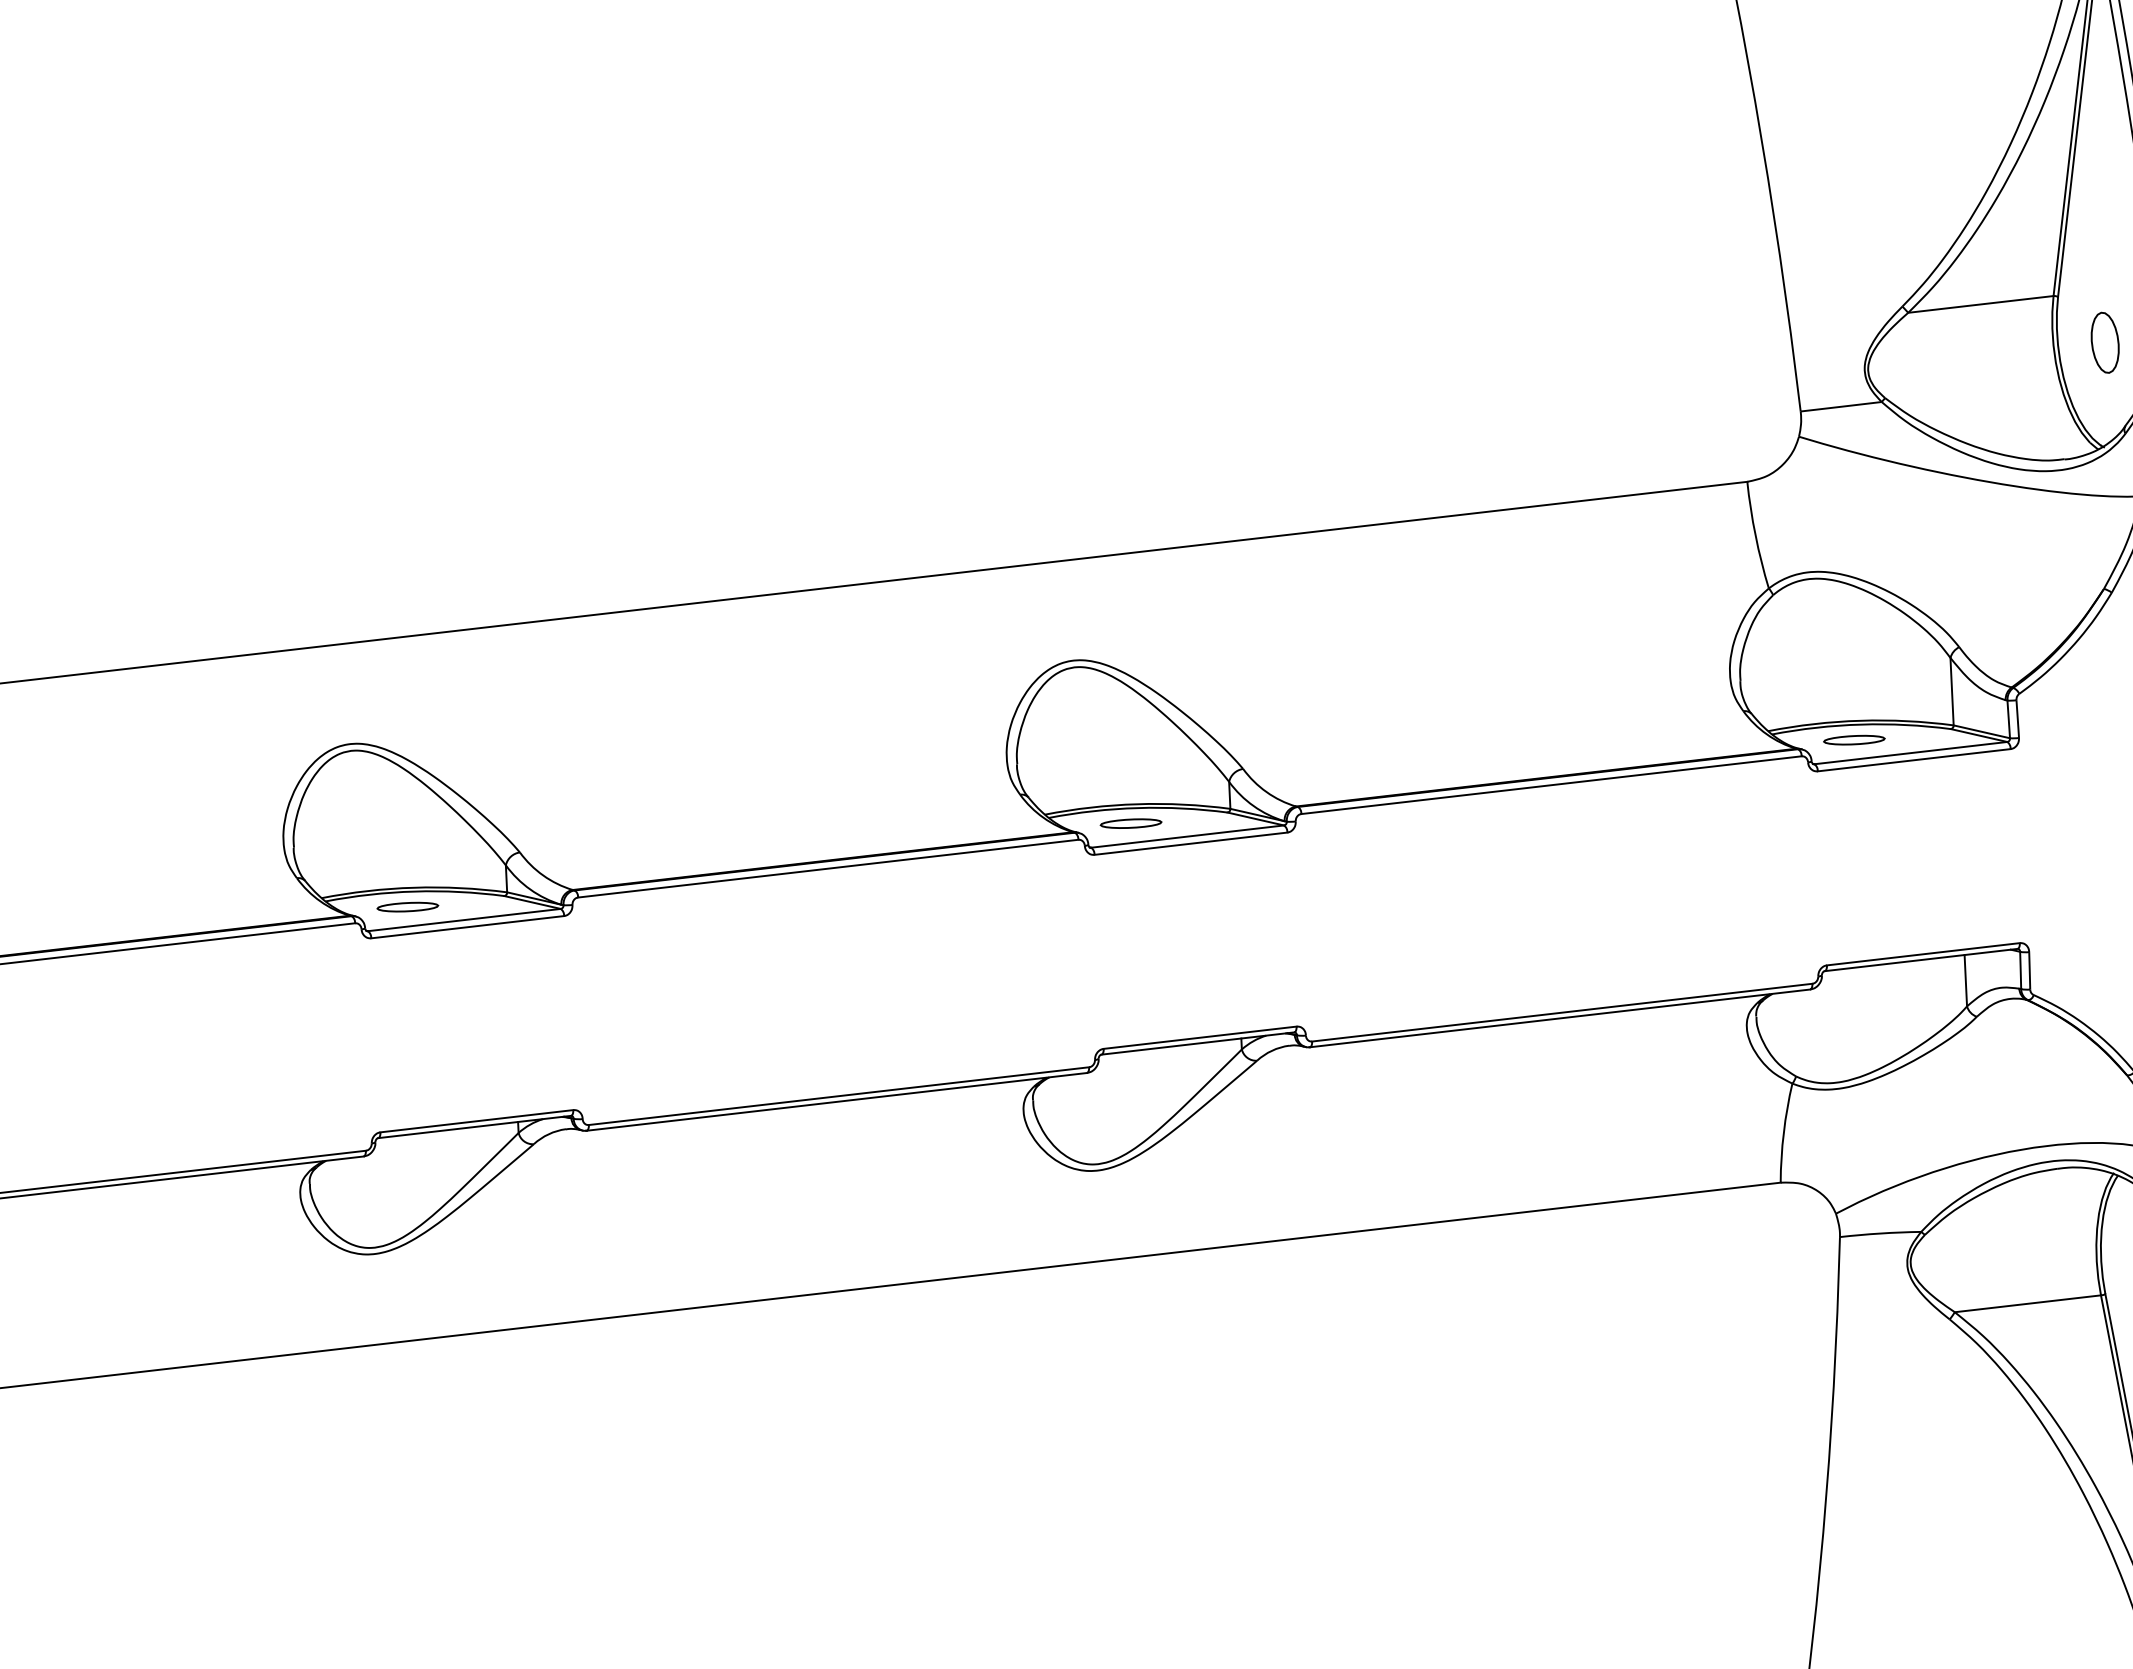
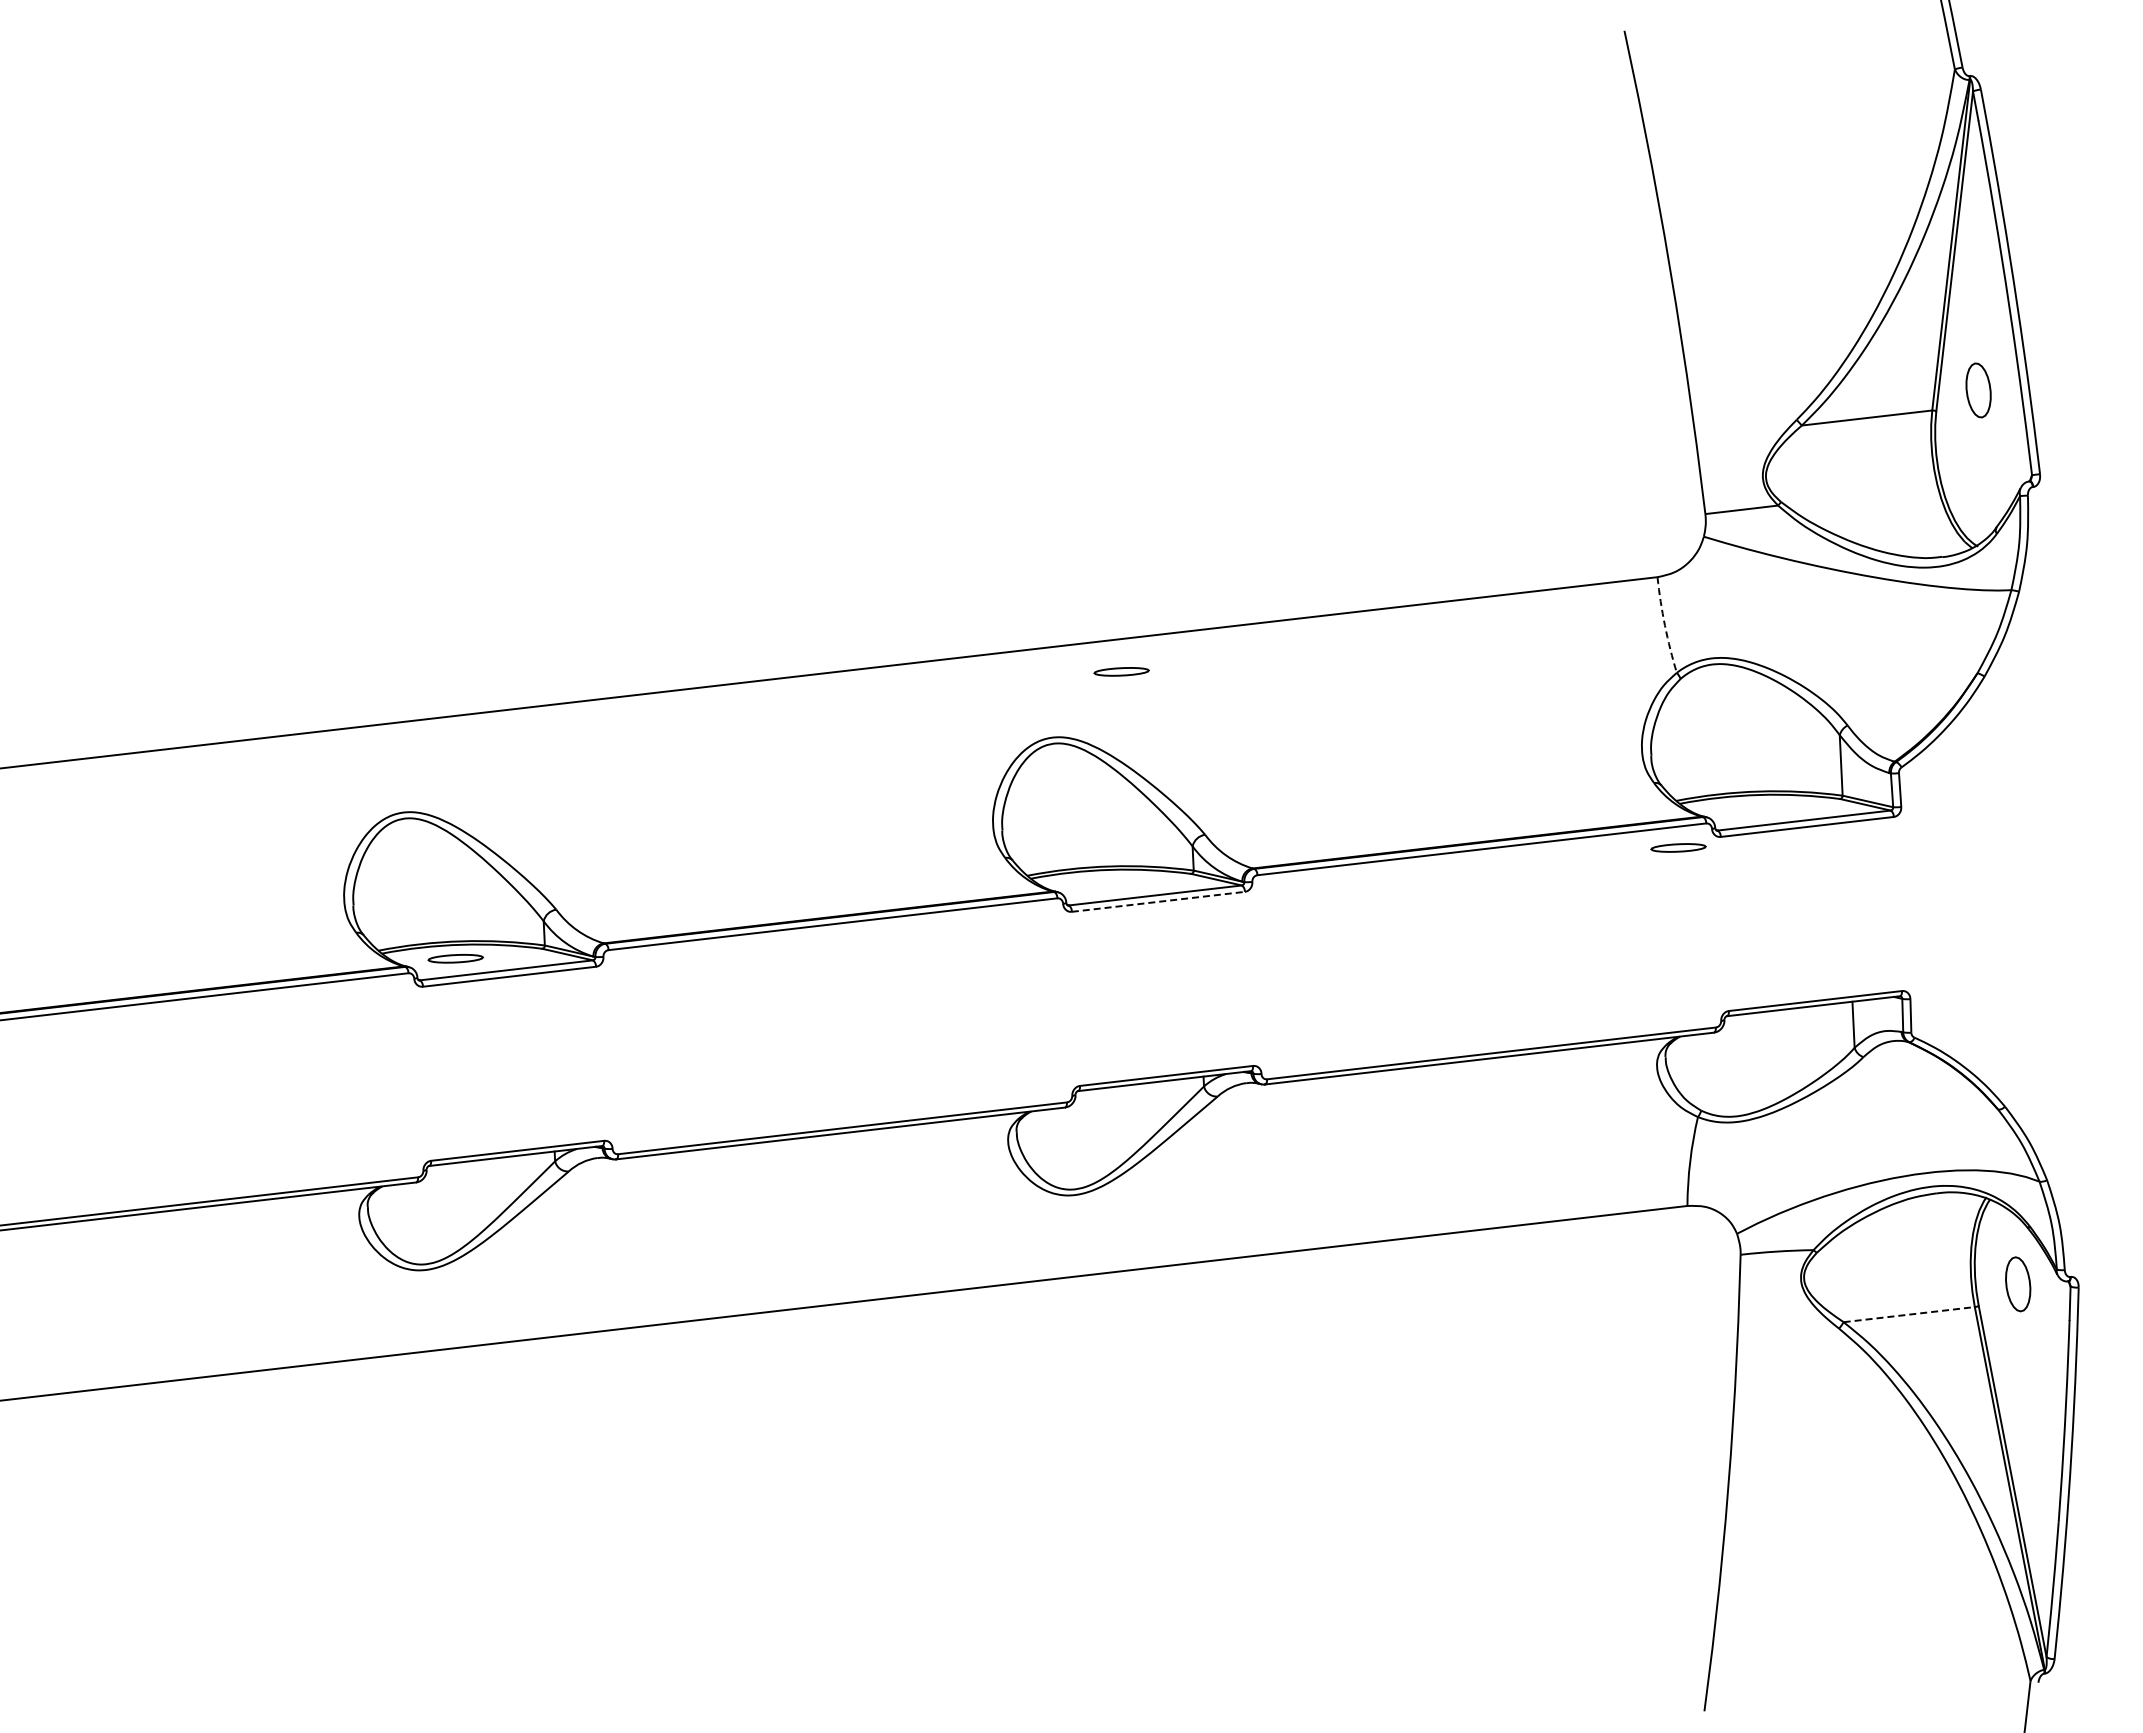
part: (2105, 342) -> (1978, 390), moved
arc: (1755, 535) -> (1664, 625), solid -> dashed
part: (1854, 739) -> (1678, 847), moved
part: (1130, 823) -> (1121, 671), moved
line: (1191, 843) -> (1158, 901), solid -> dashed
line: (2028, 1303) -> (1909, 1314), solid -> dashed

